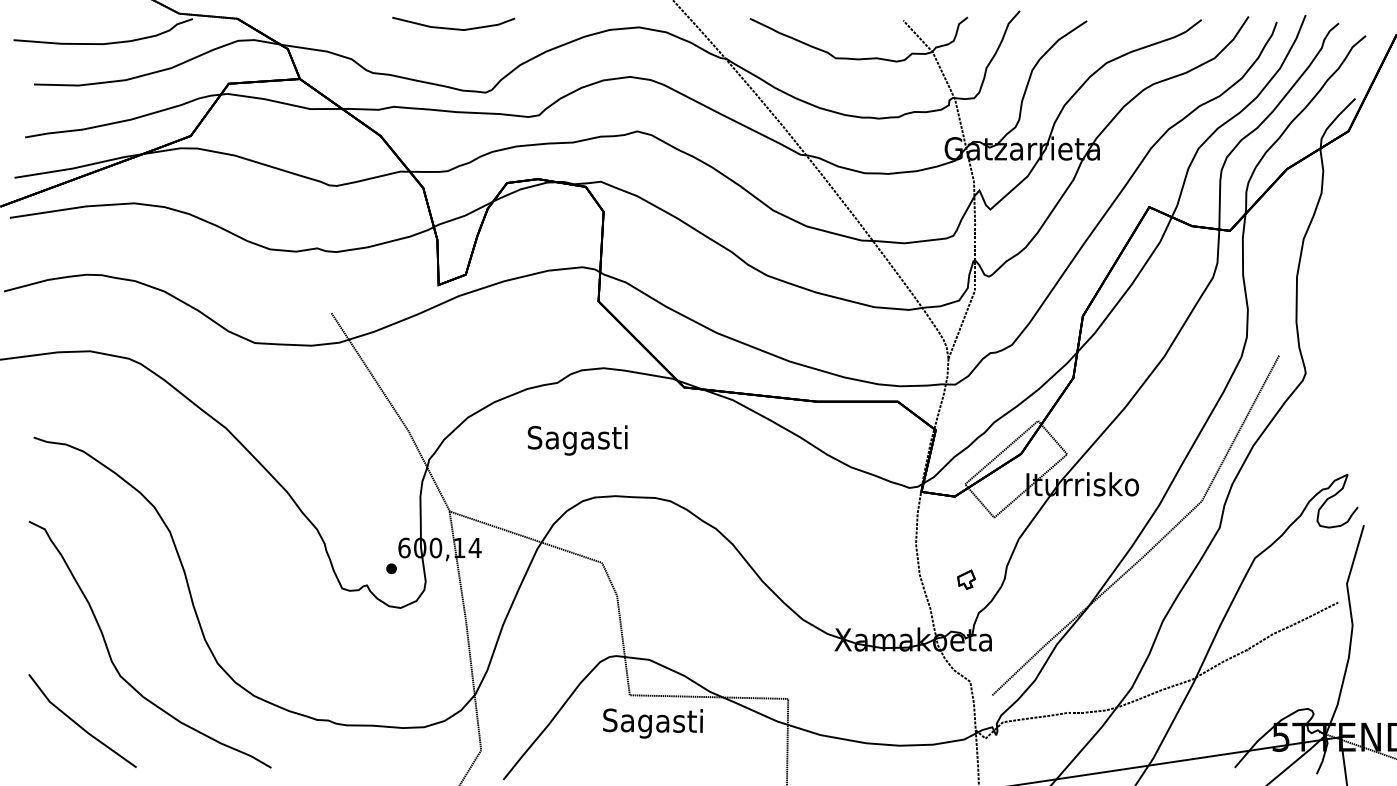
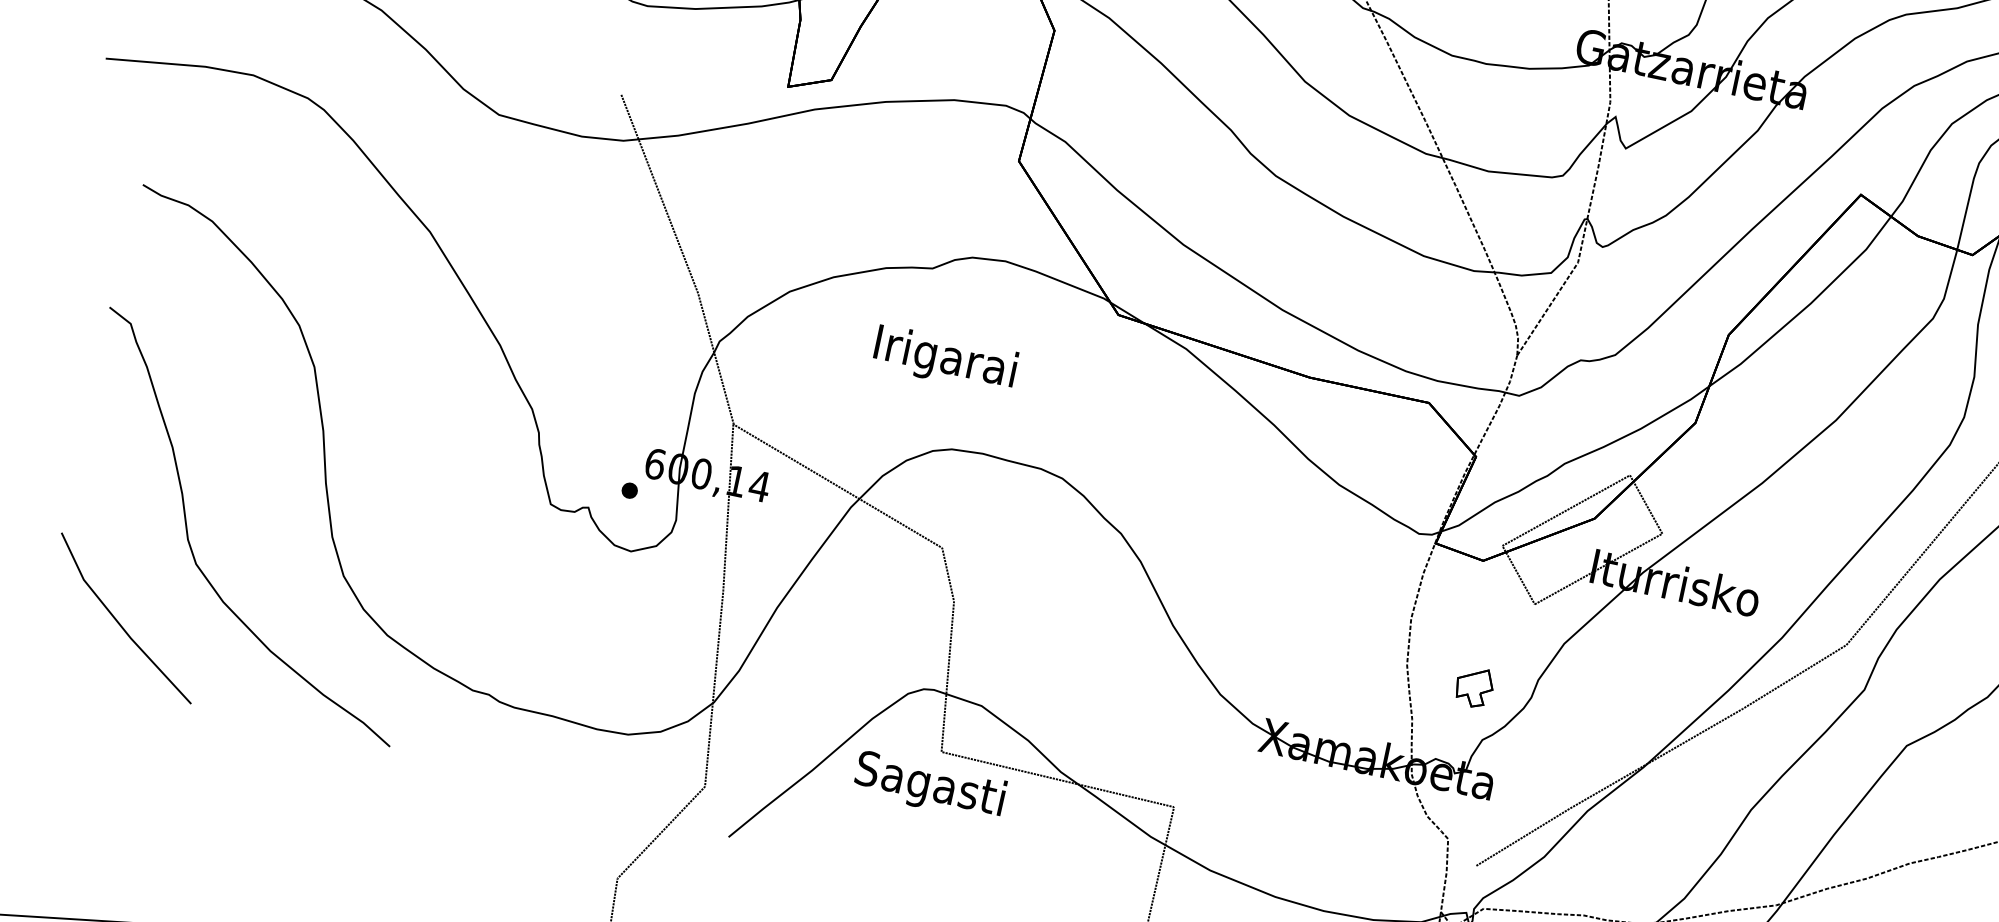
text: (577, 440) -> (944, 359), Sagasti -> Irigarai
part: (966, 579) -> (1474, 686), size x1.43
text: (652, 723) -> (929, 786), moved

